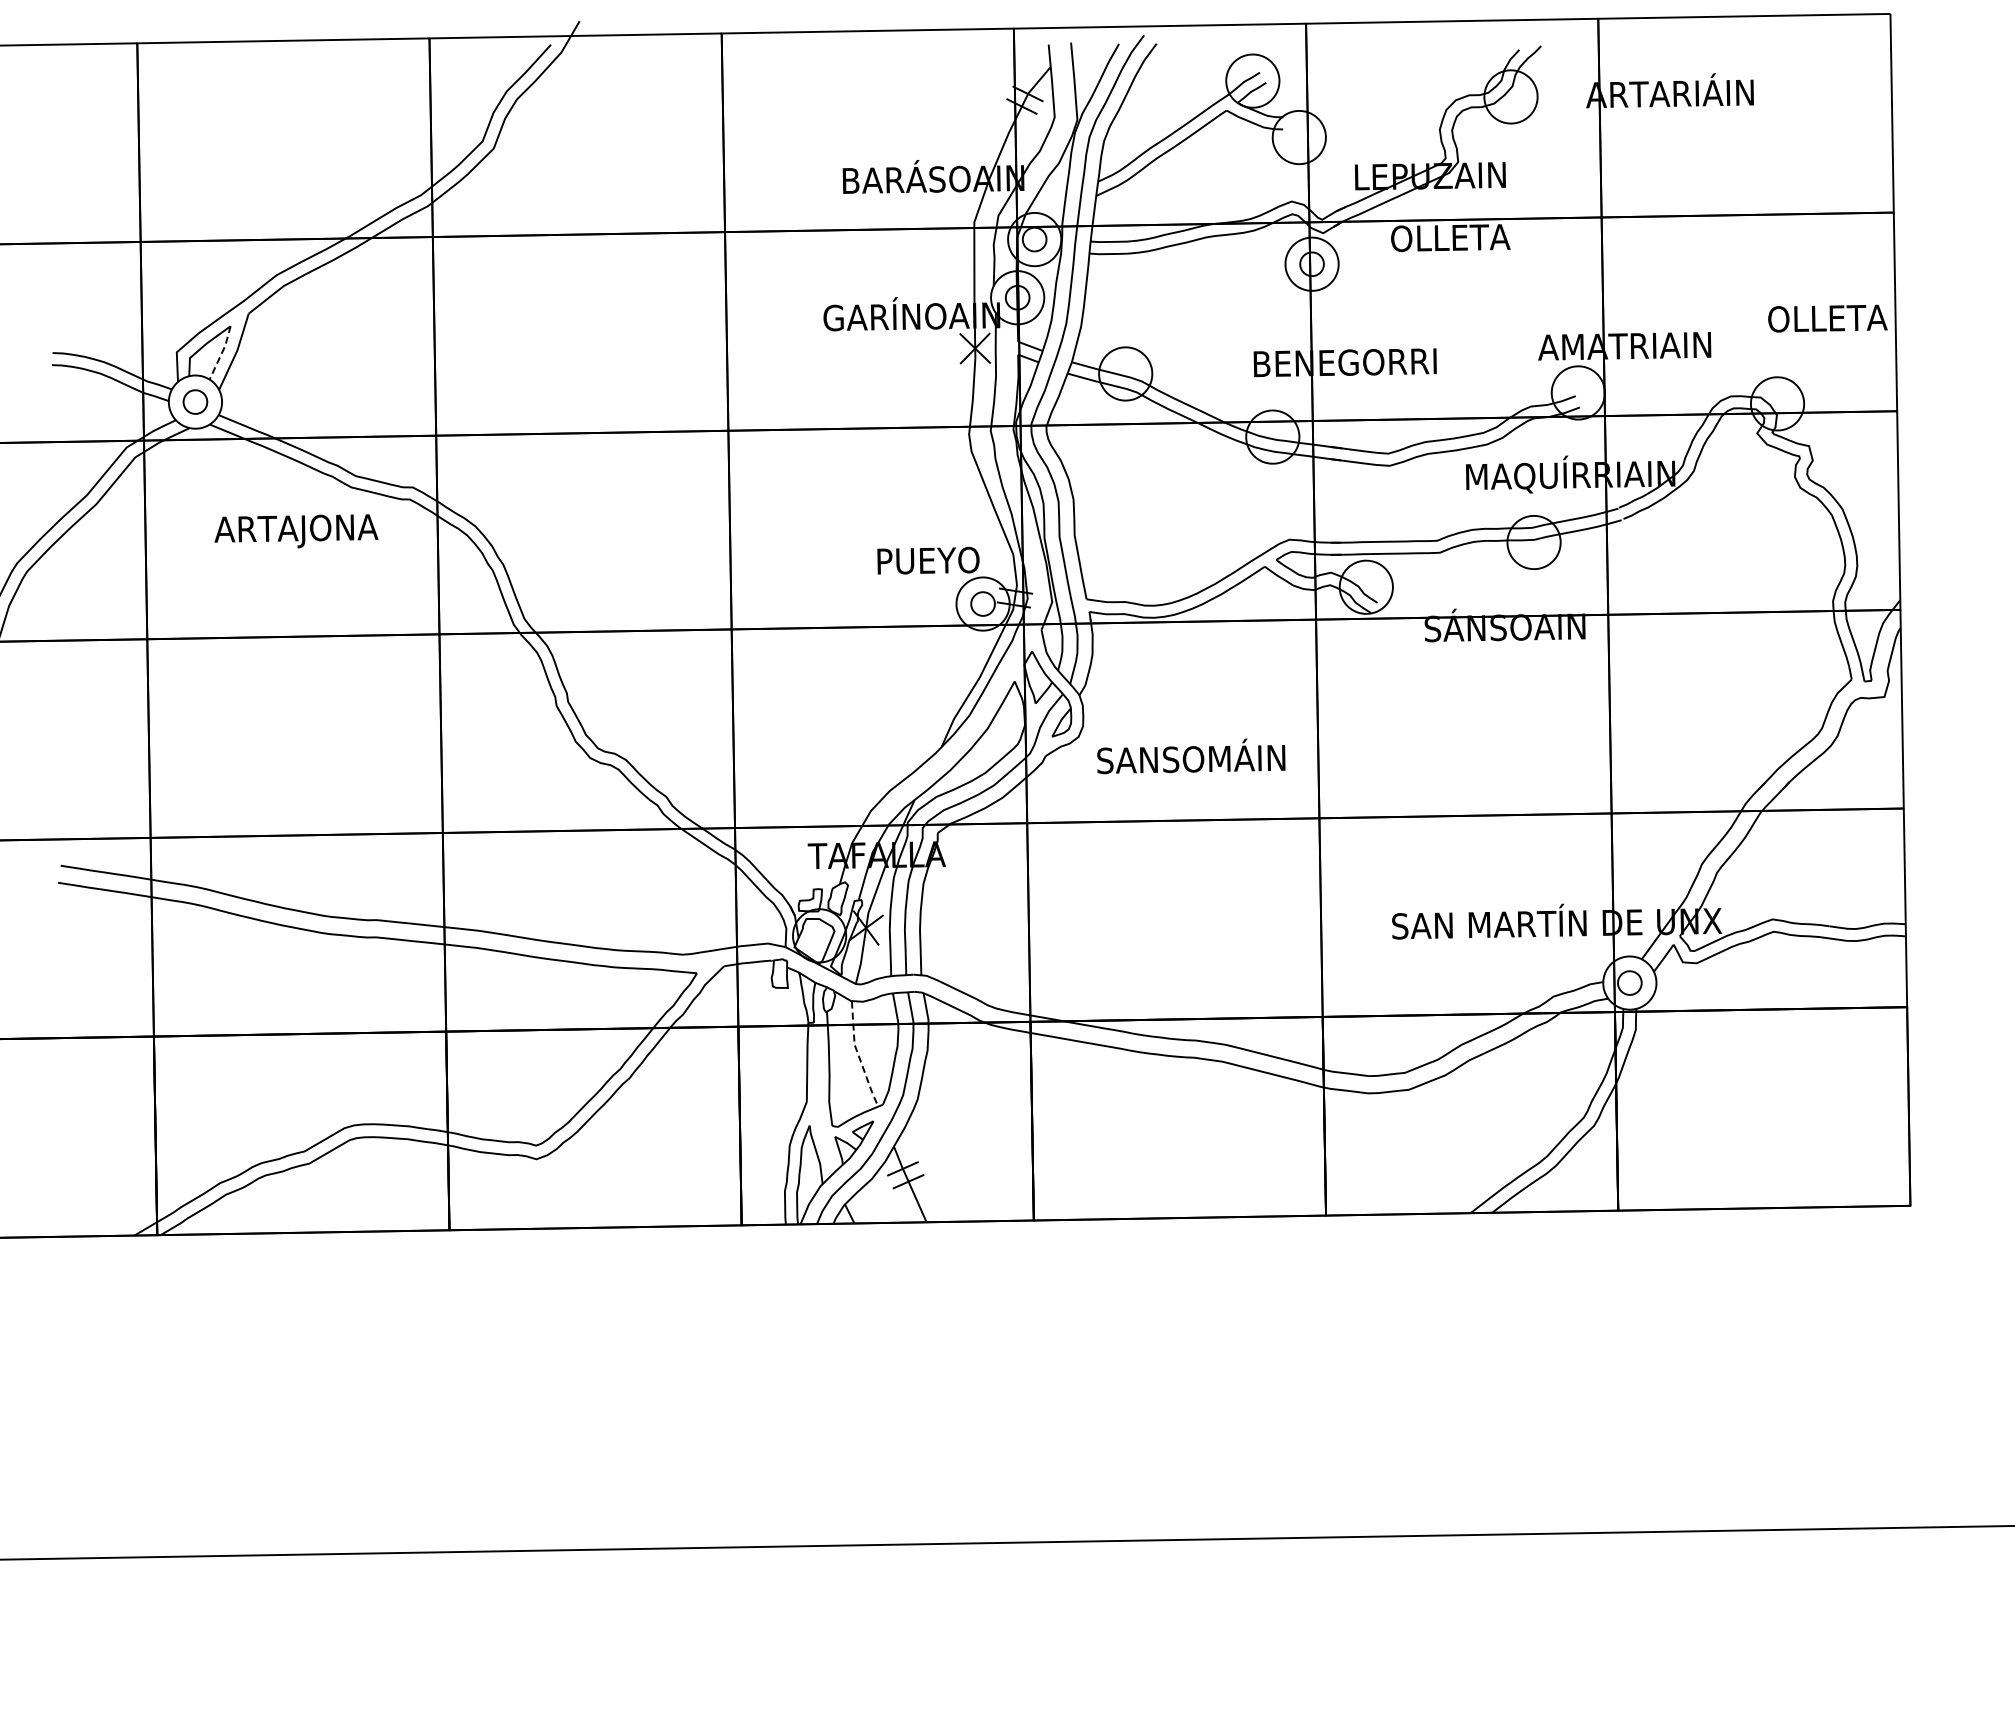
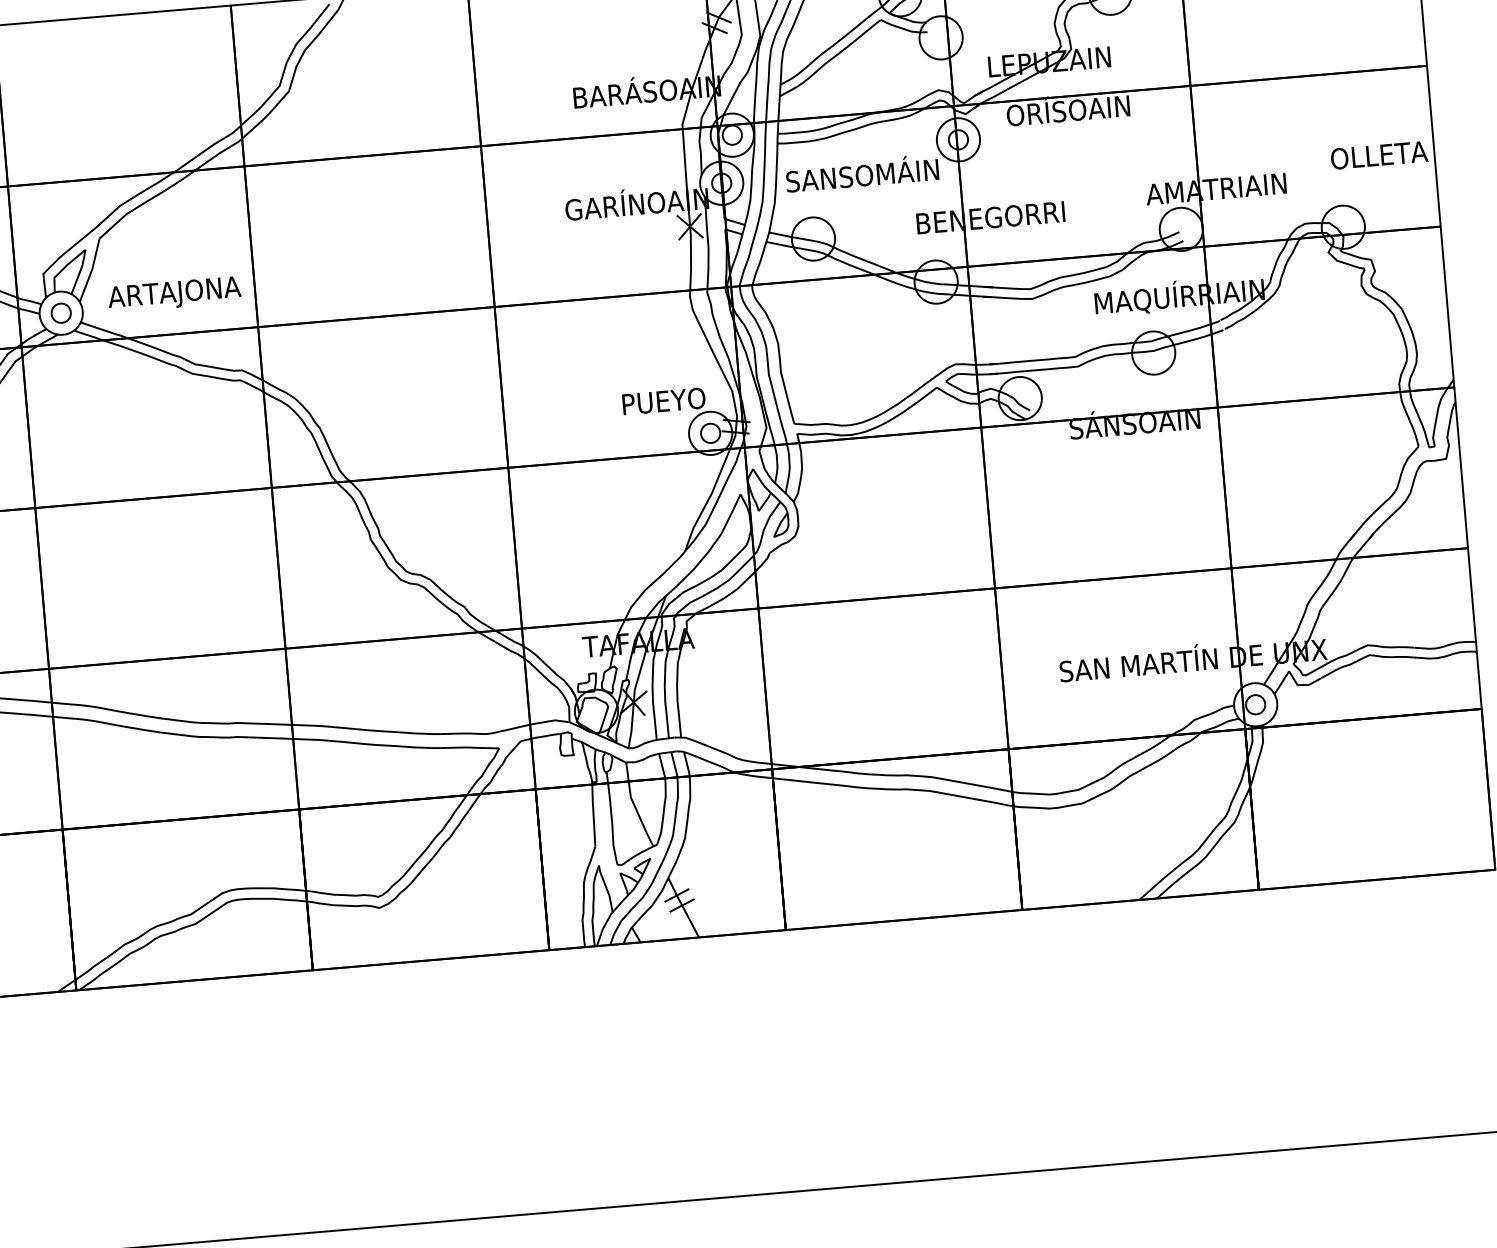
text: (1449, 235) -> (1068, 108), OLLETA -> ORÍSOAIN
line: (221, 352) -> (79, 271), dashed -> solid
text: (296, 531) -> (174, 294), moved
text: (1191, 756) -> (862, 173), moved
line: (858, 1055) -> (634, 806), dashed -> solid

